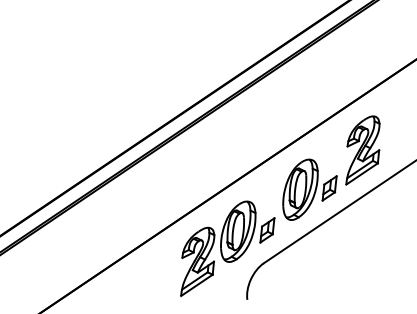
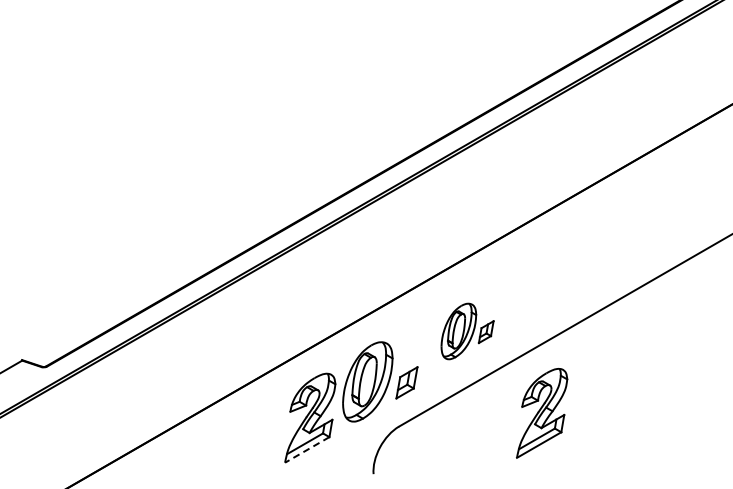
part: (362, 150) -> (542, 413), moved
part: (309, 189) -> (467, 331), size x0.7
line: (197, 285) -> (307, 449), solid -> dashed

